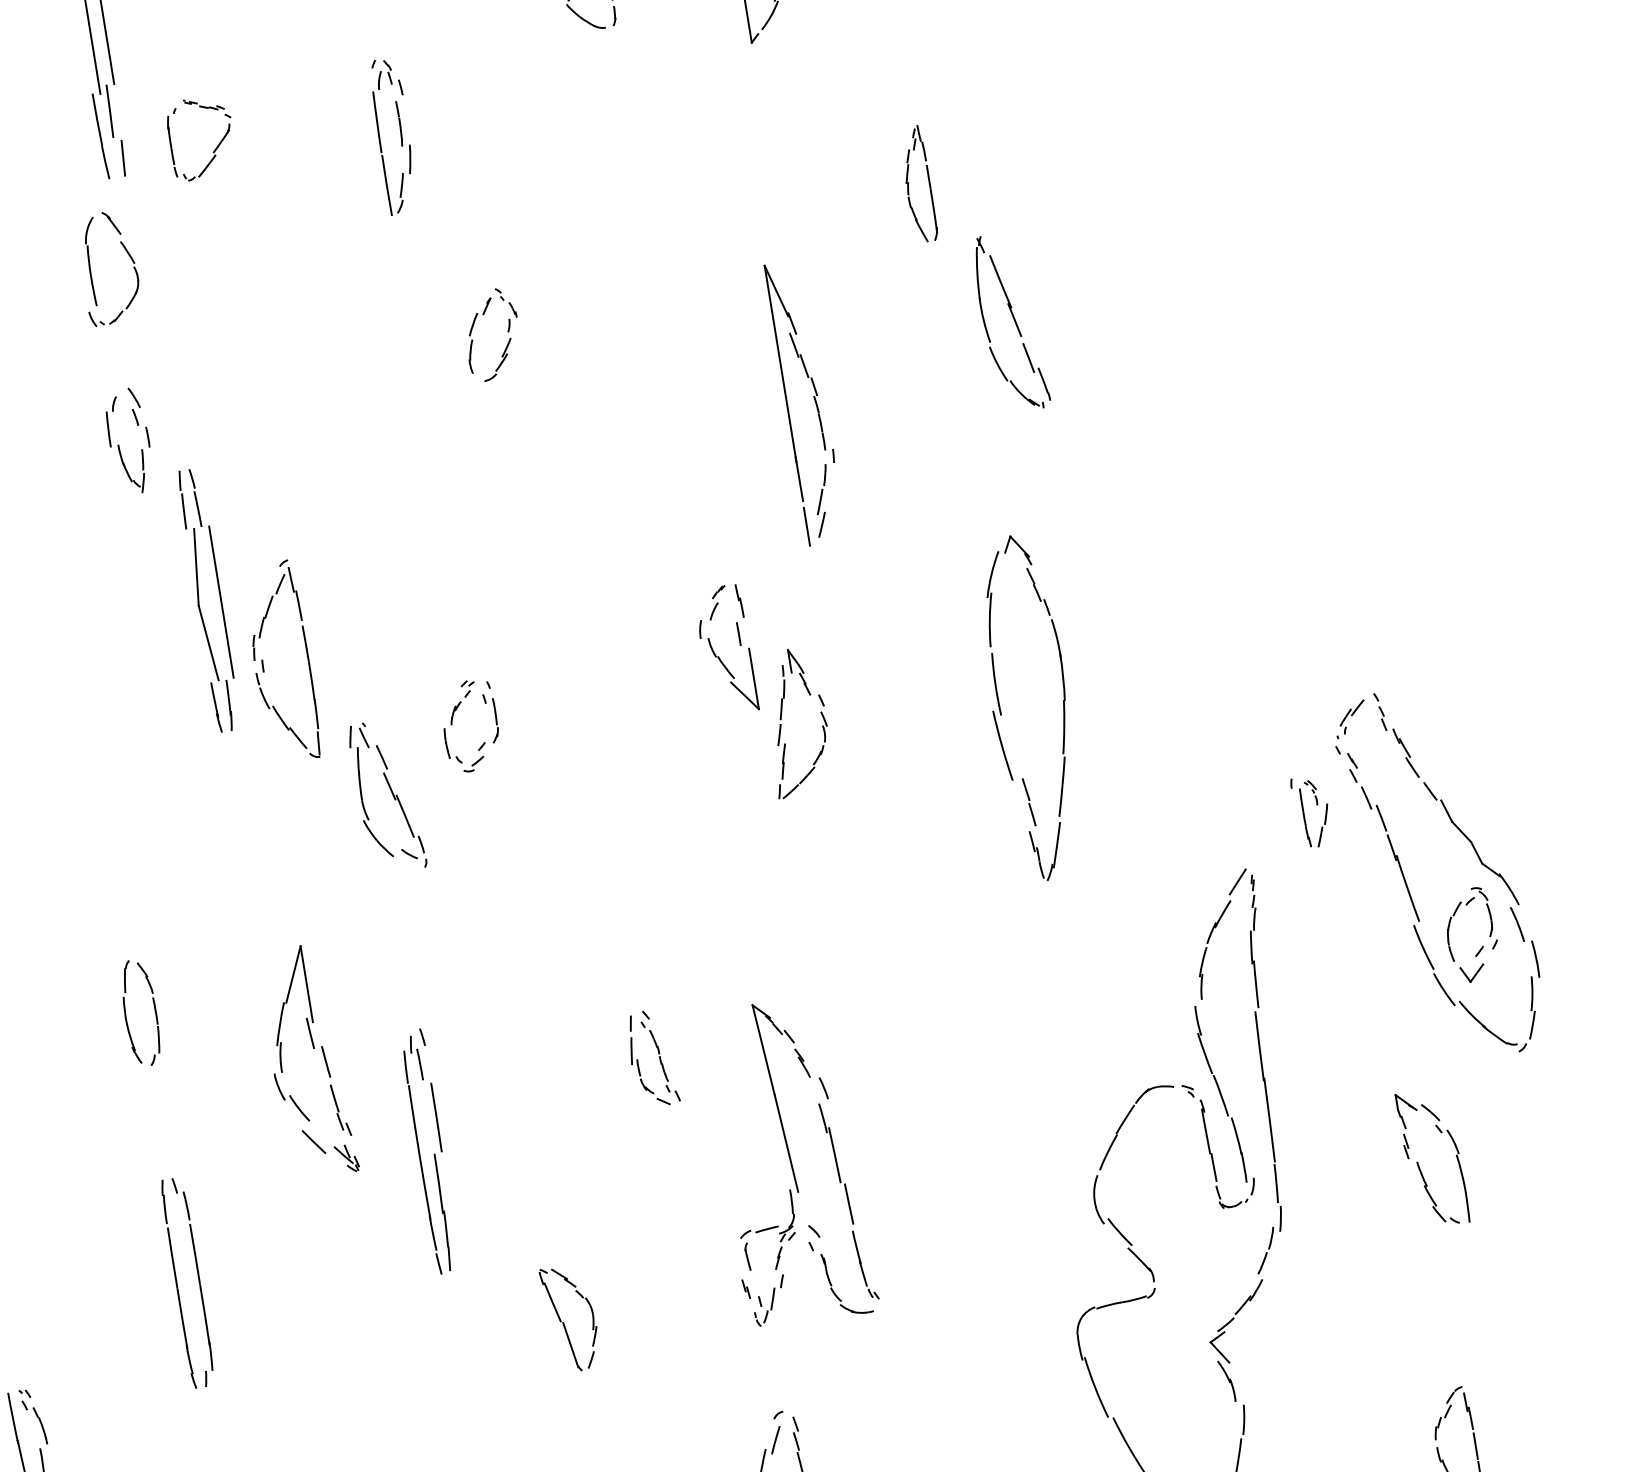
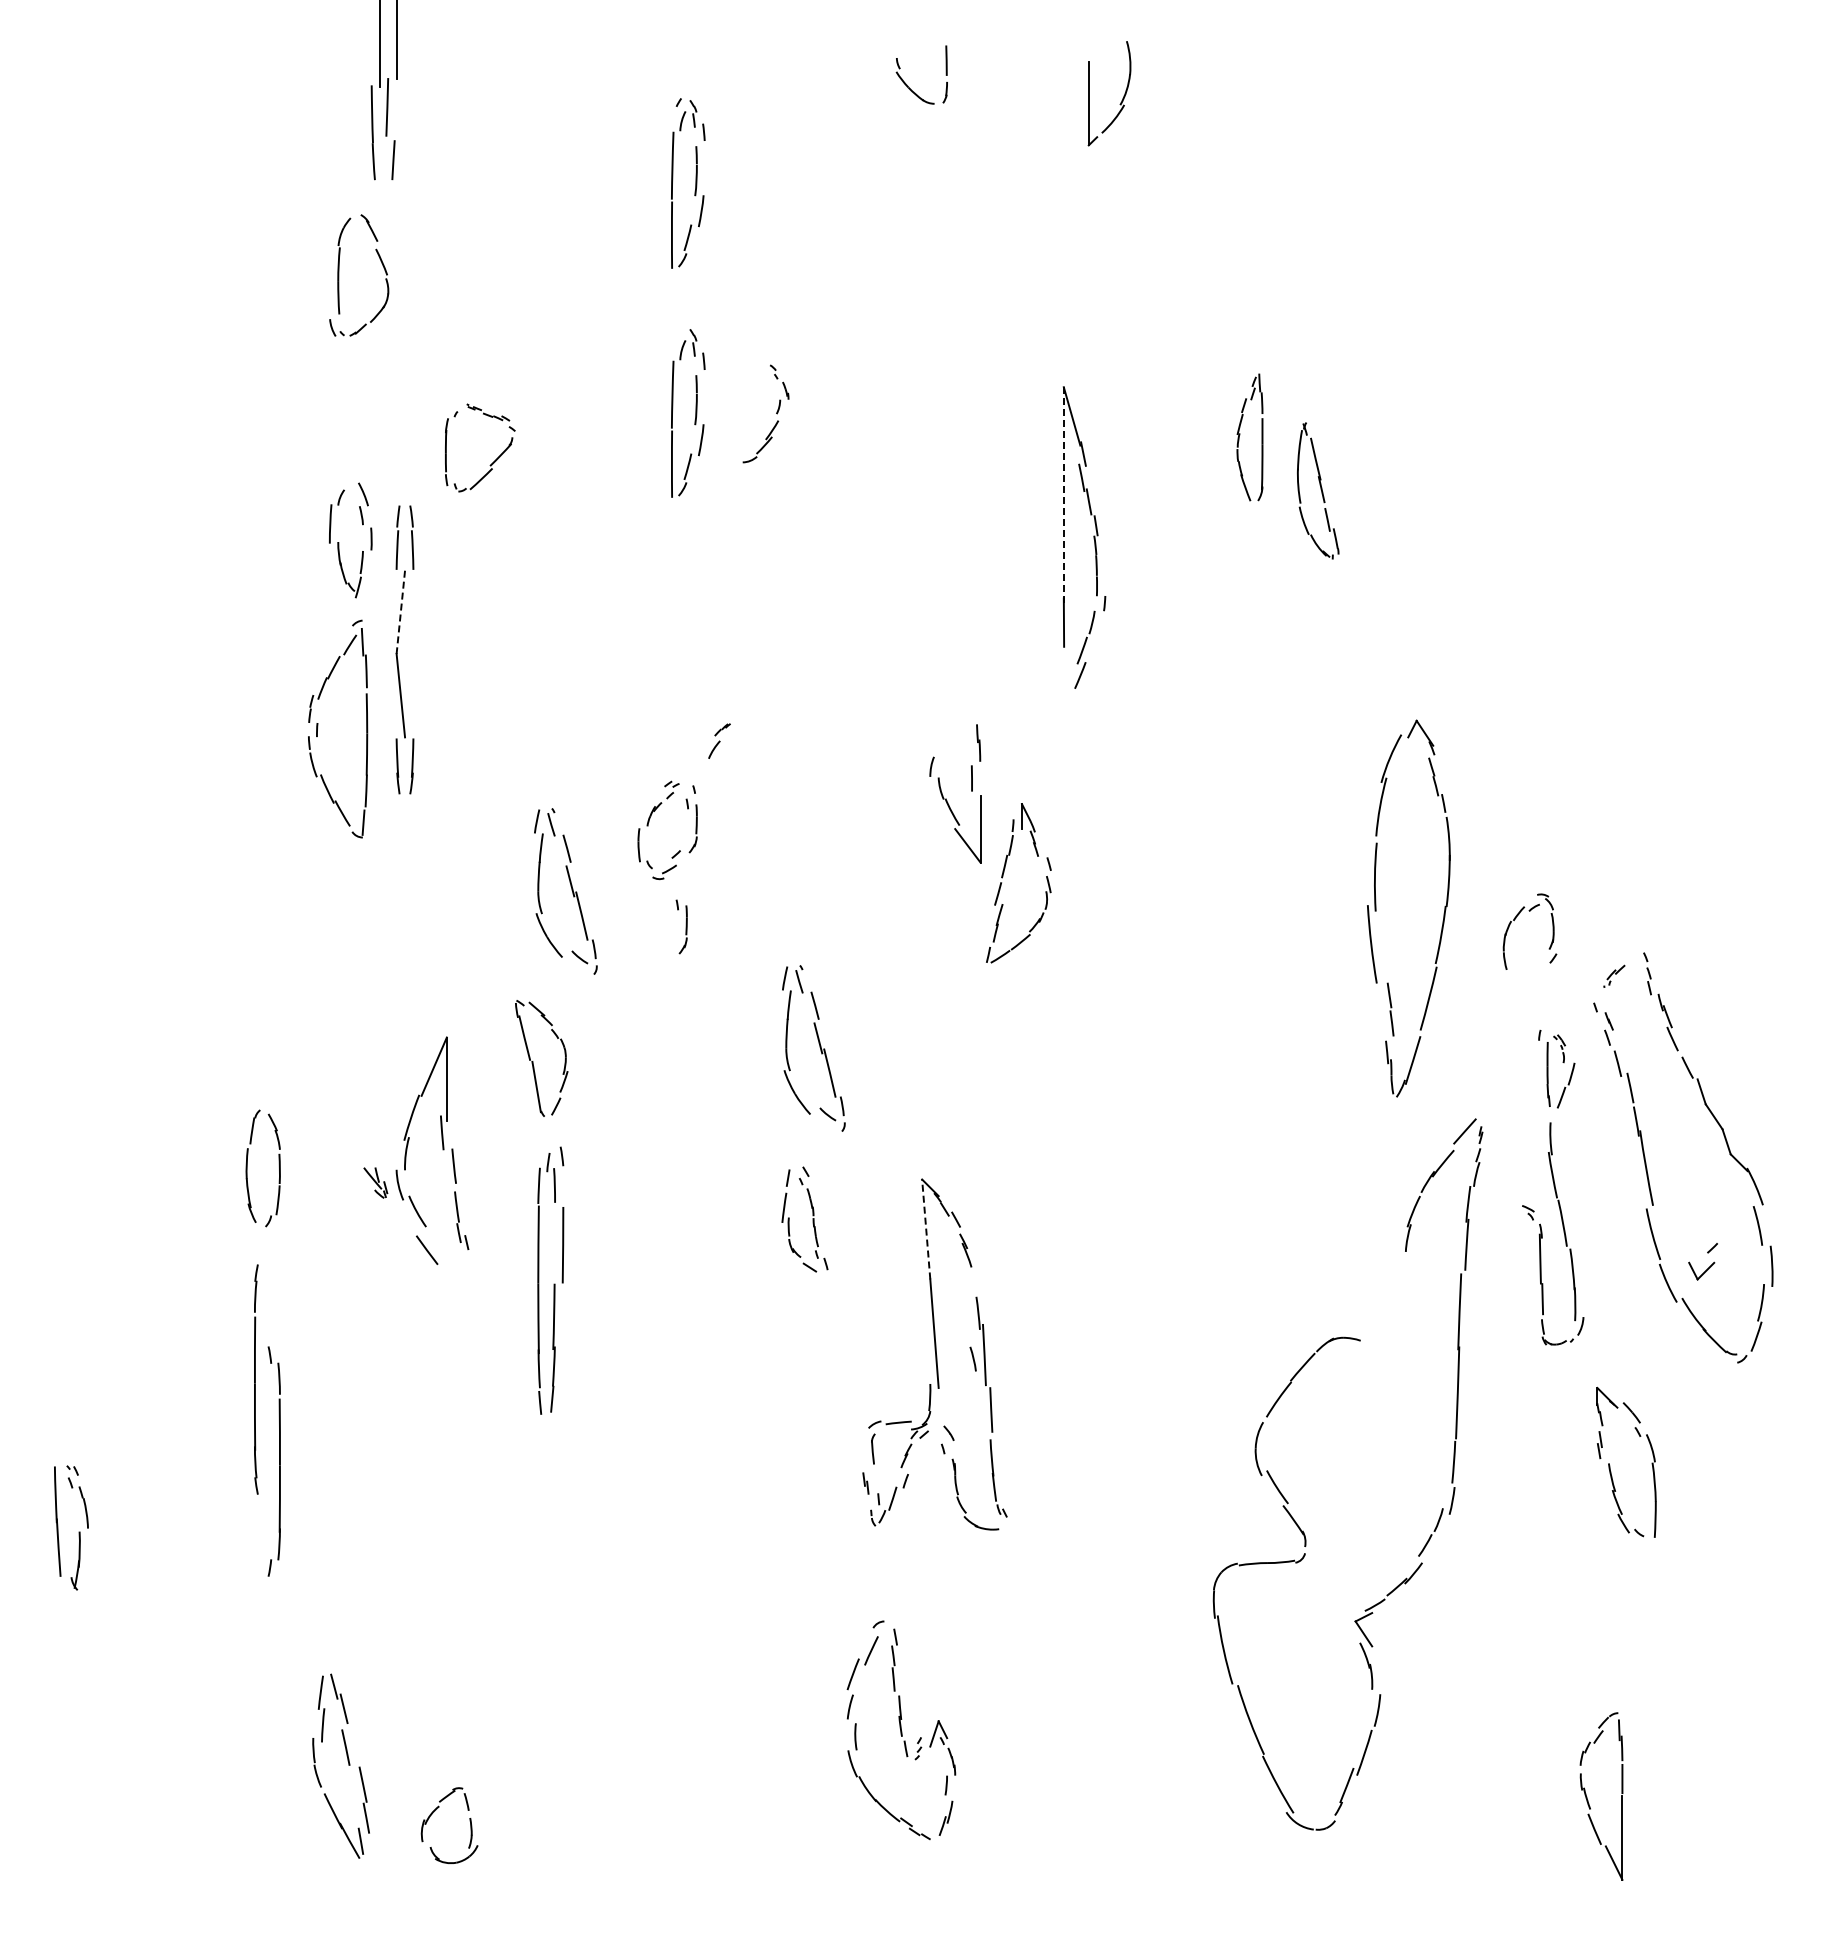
part: (216, 147) -> (494, 460), moved
part: (909, 183) -> (1240, 435), moved
part: (1010, 322) -> (1318, 490), size x0.7
part: (473, 340) -> (737, 416), removed
part: (434, 343) -> (695, 413), added
line: (780, 364) -> (1063, 496), solid -> dashed
part: (119, 445) -> (339, 542), moved
line: (806, 526) -> (1063, 674), removed
line: (196, 567) -> (400, 612), solid -> dashed
line: (221, 601) -> (421, 653), removed
part: (717, 602) -> (719, 740), moved
part: (263, 663) -> (318, 727), moved
part: (1001, 712) -> (1376, 908), moved
part: (1350, 719) -> (1614, 976), size x0.6
part: (497, 811) -> (681, 926), added
part: (640, 900) -> (819, 1047), added
part: (1454, 916) -> (1514, 921), moved
part: (126, 1015) -> (247, 1168), moved
line: (763, 1049) -> (926, 1228), solid -> dashed
line: (823, 1087) -> (972, 1358), moved
part: (1223, 1103) -> (1563, 1232), moved
part: (346, 1158) -> (375, 1182), moved
part: (193, 1281) -> (273, 1461), moved
part: (564, 1322) -> (533, 1061), moved

